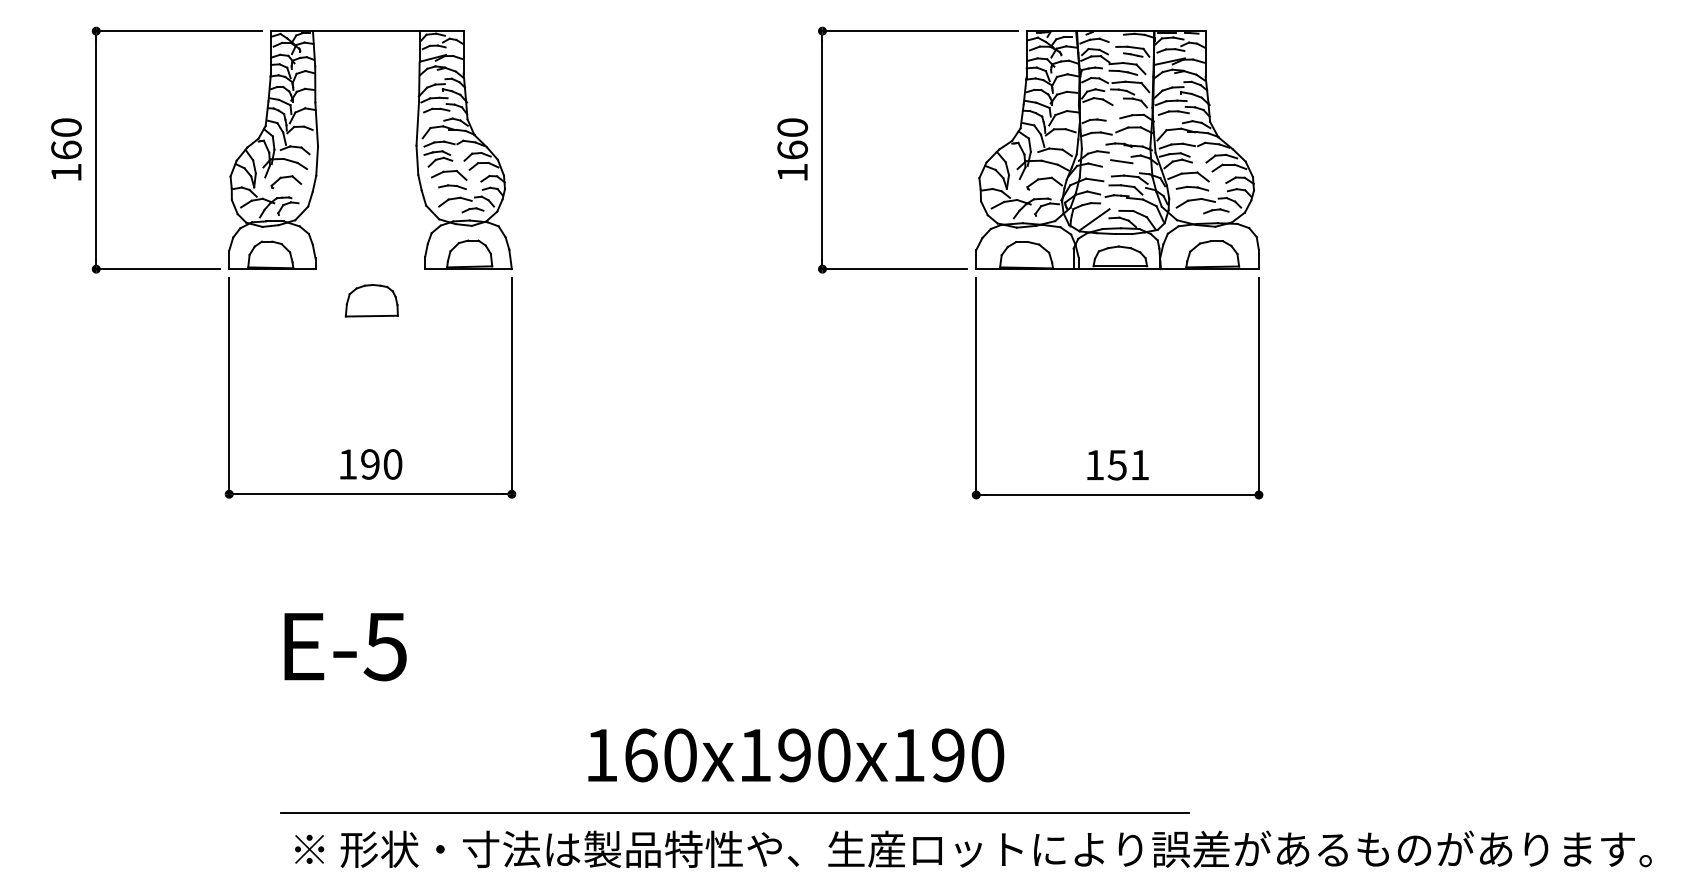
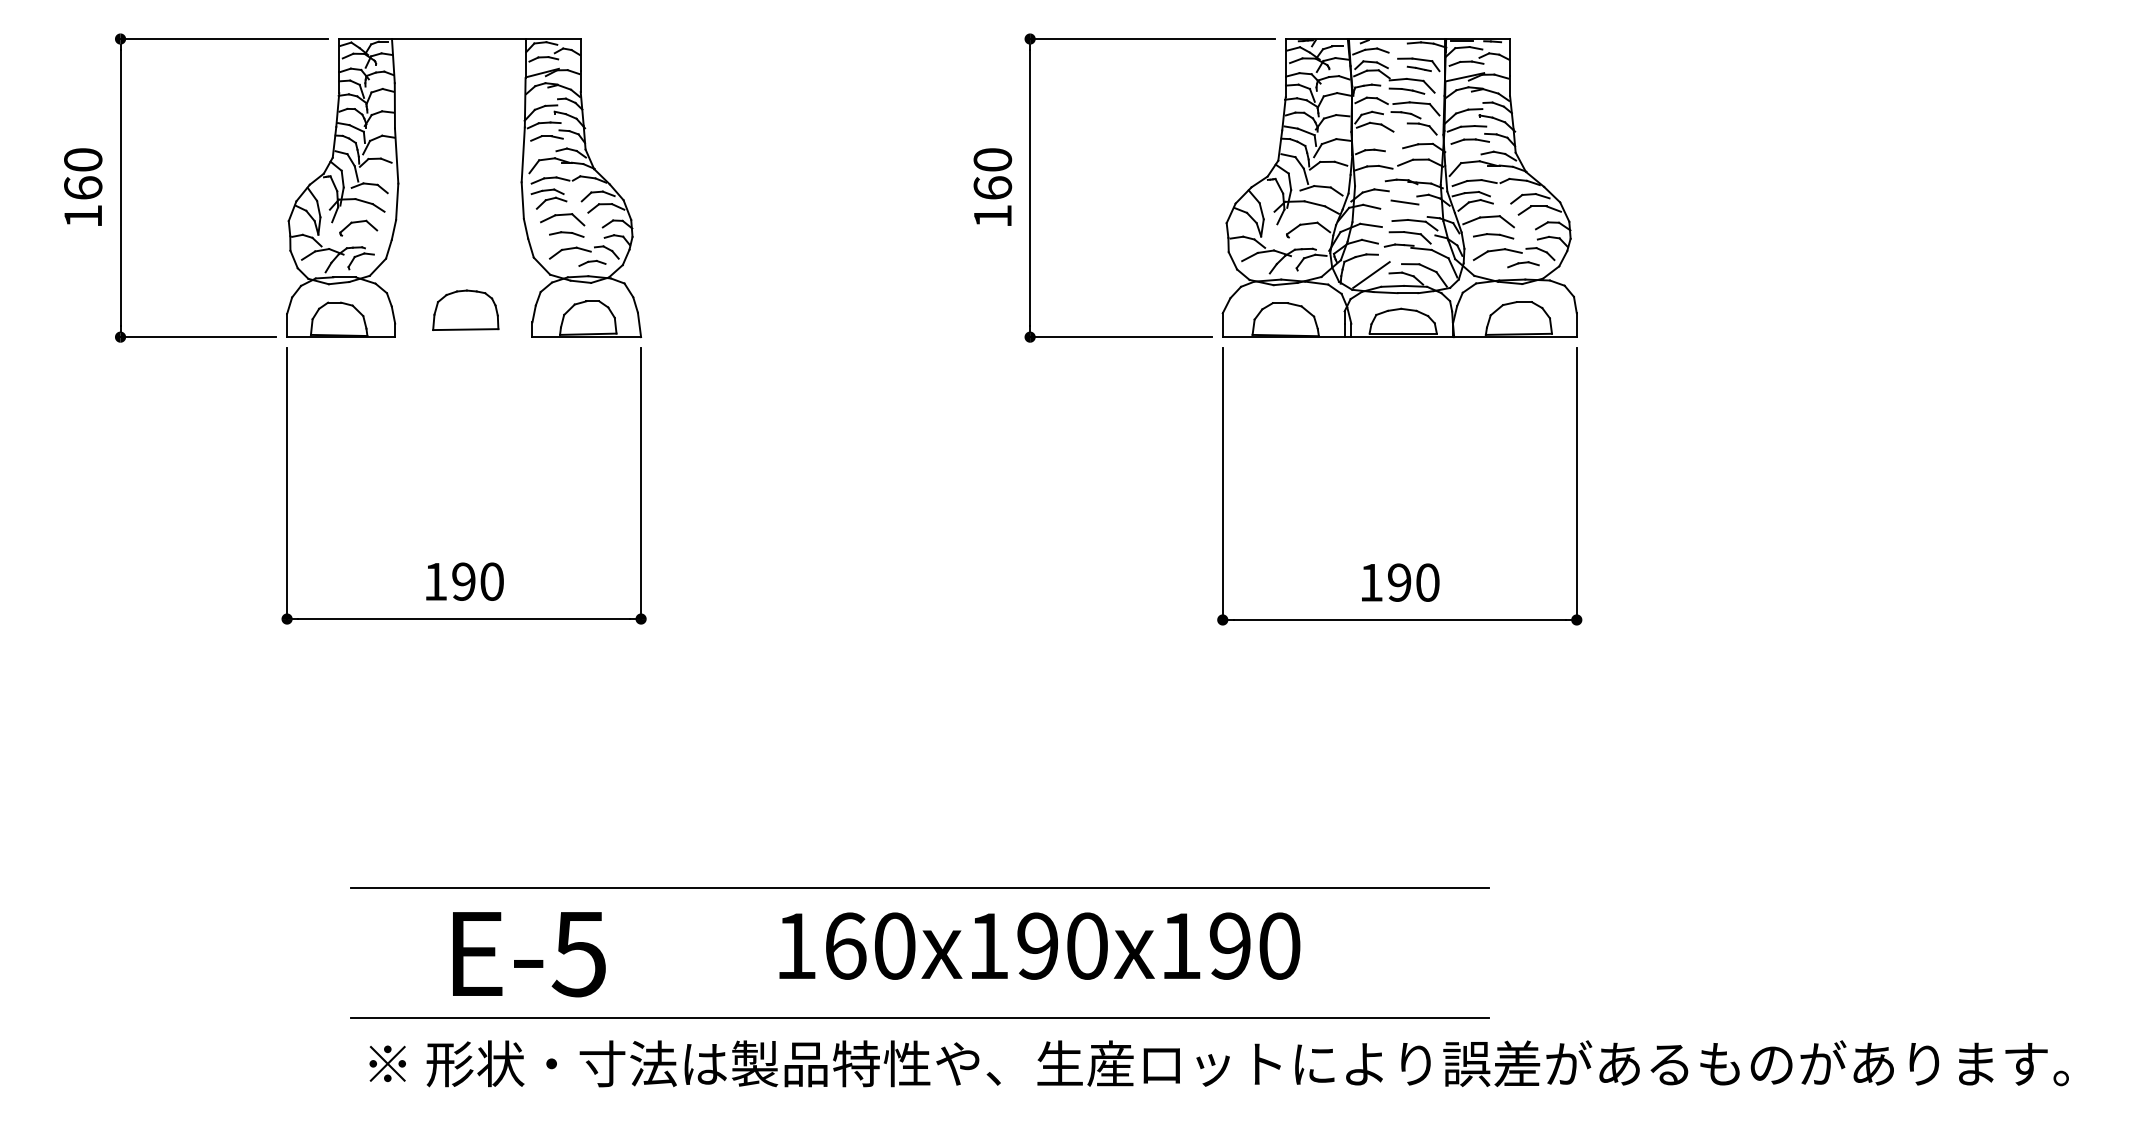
part: (371, 300) -> (465, 310), moved
text: (1128, 464) -> (1413, 581), 151 -> 190
text: (345, 647) -> (529, 955), moved
line: (734, 708) -> (919, 887), added
text: (796, 755) -> (1040, 946), moved

